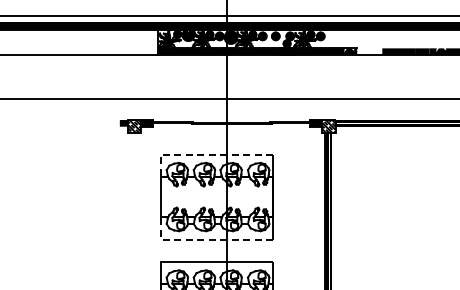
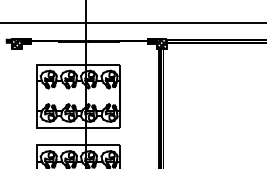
line: (200, 154) -> (66, 64), dashed -> solid
line: (200, 239) -> (66, 128), dashed -> solid

